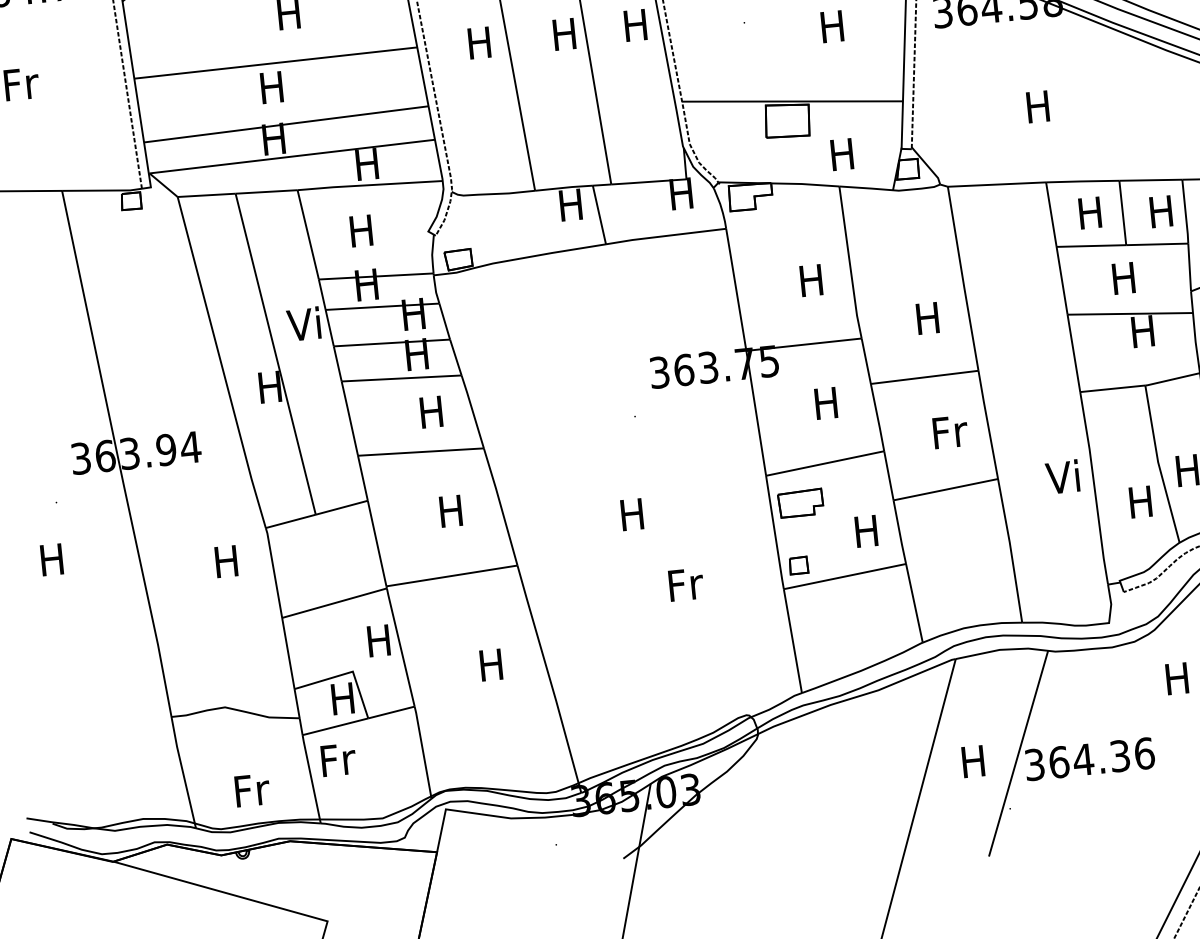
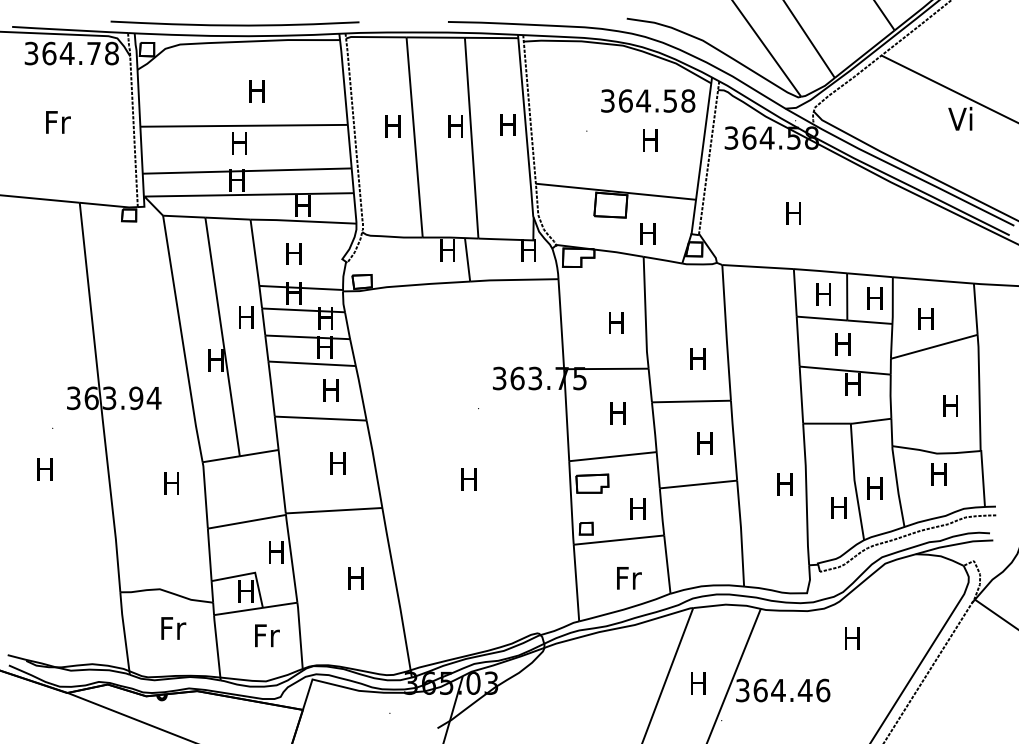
text: (304, 323) -> (245, 316), Vi -> H
text: (949, 431) -> (705, 442), Fr -> H
text: (1063, 476) -> (784, 483), Vi -> H
text: (686, 584) -> (629, 578), moved
text: (1119, 756) -> (804, 690), 364.36 -> 364.46
text: (338, 759) -> (267, 635), moved
text: (252, 790) -> (173, 628), moved

